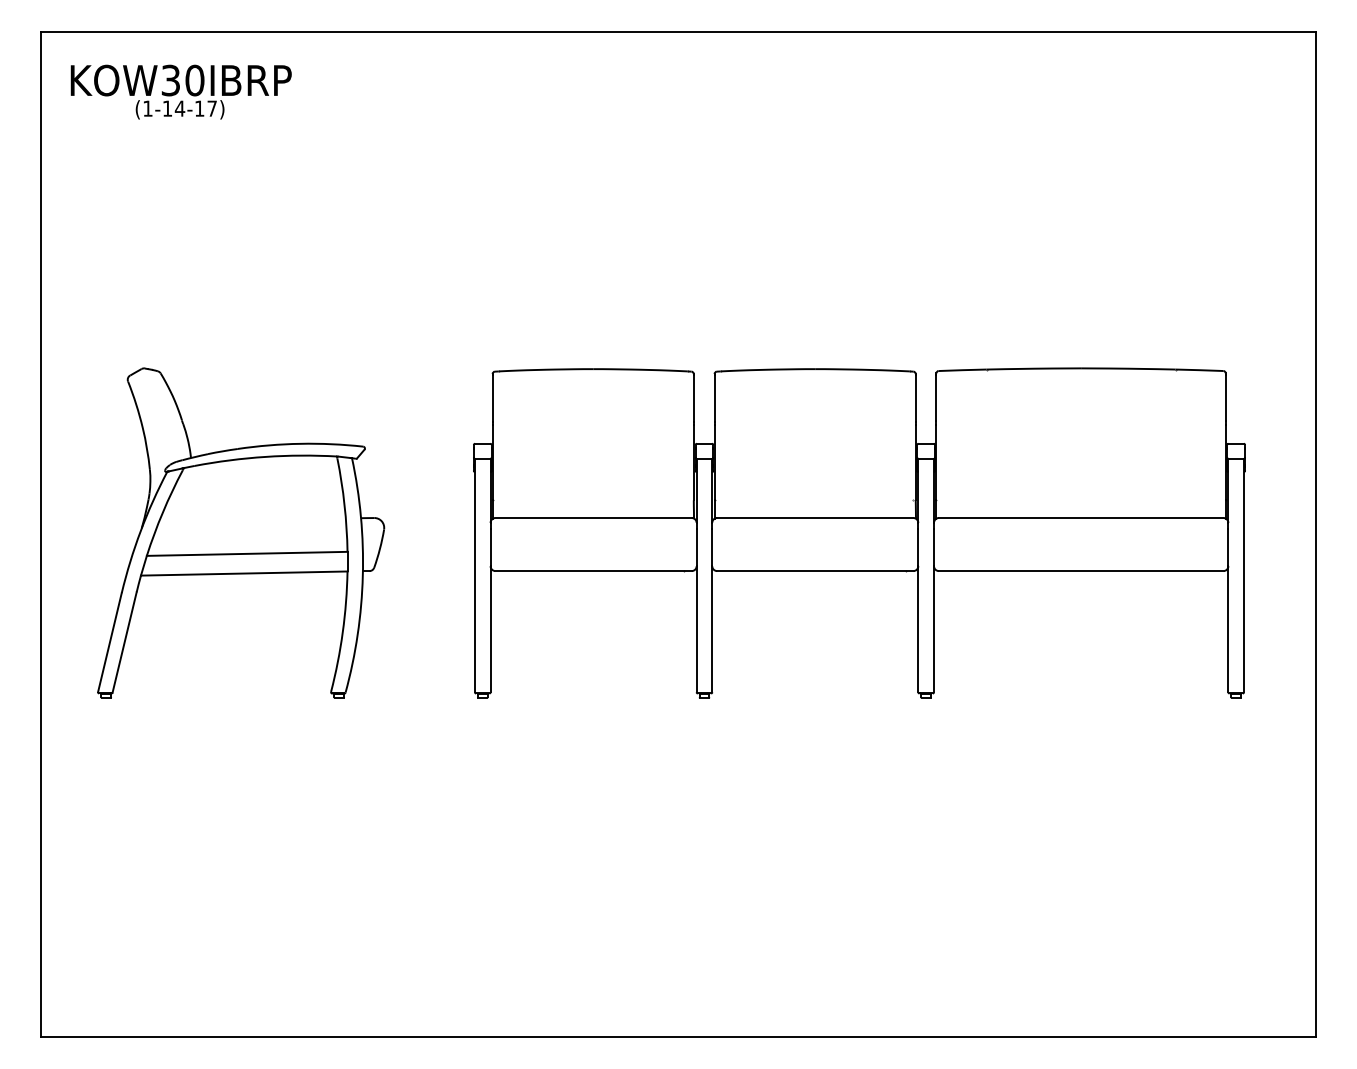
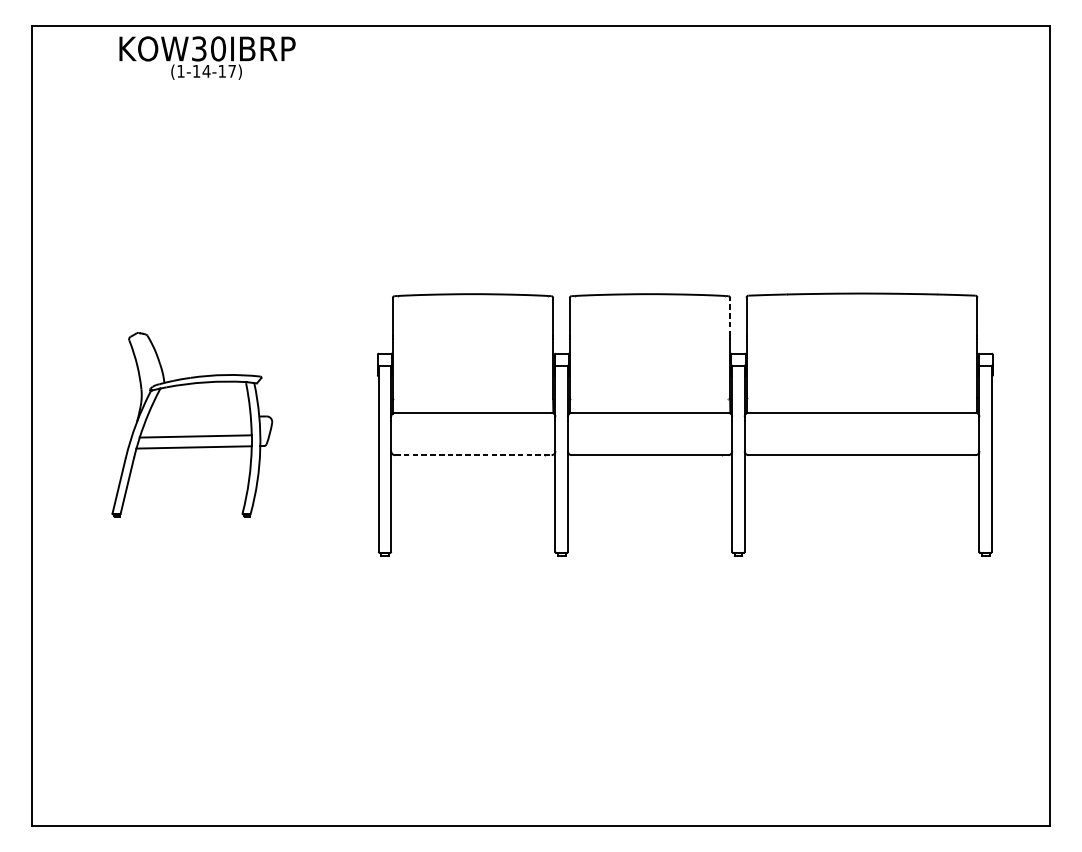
text: (180, 91) -> (206, 57), moved
line: (915, 398) -> (729, 317), solid -> dashed
part: (241, 532) -> (192, 424), size x0.7
line: (594, 571) -> (474, 455), solid -> dashed

